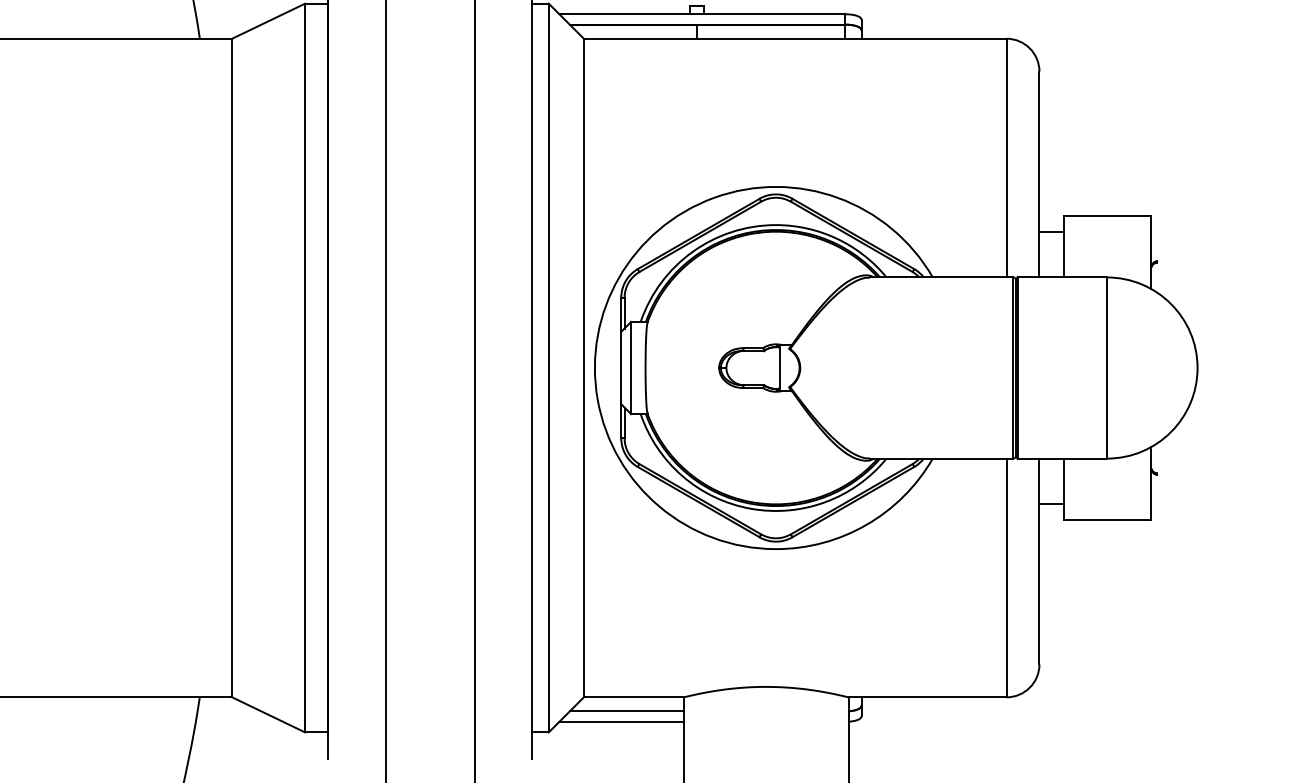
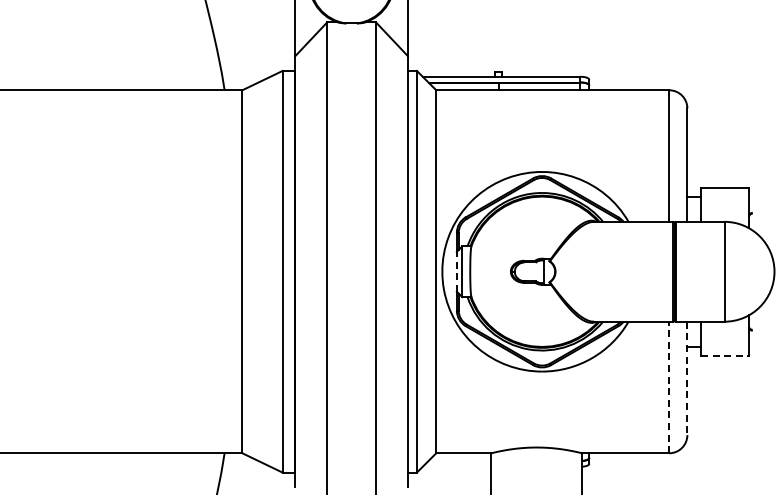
line: (620, 367) -> (456, 271), solid -> dashed
line: (1108, 519) -> (725, 355), solid -> dashed
line: (1039, 561) -> (687, 378), solid -> dashed
line: (1007, 577) -> (669, 387), solid -> dashed
line: (626, 712) -> (459, 461), removed
line: (620, 721) -> (456, 466), removed

